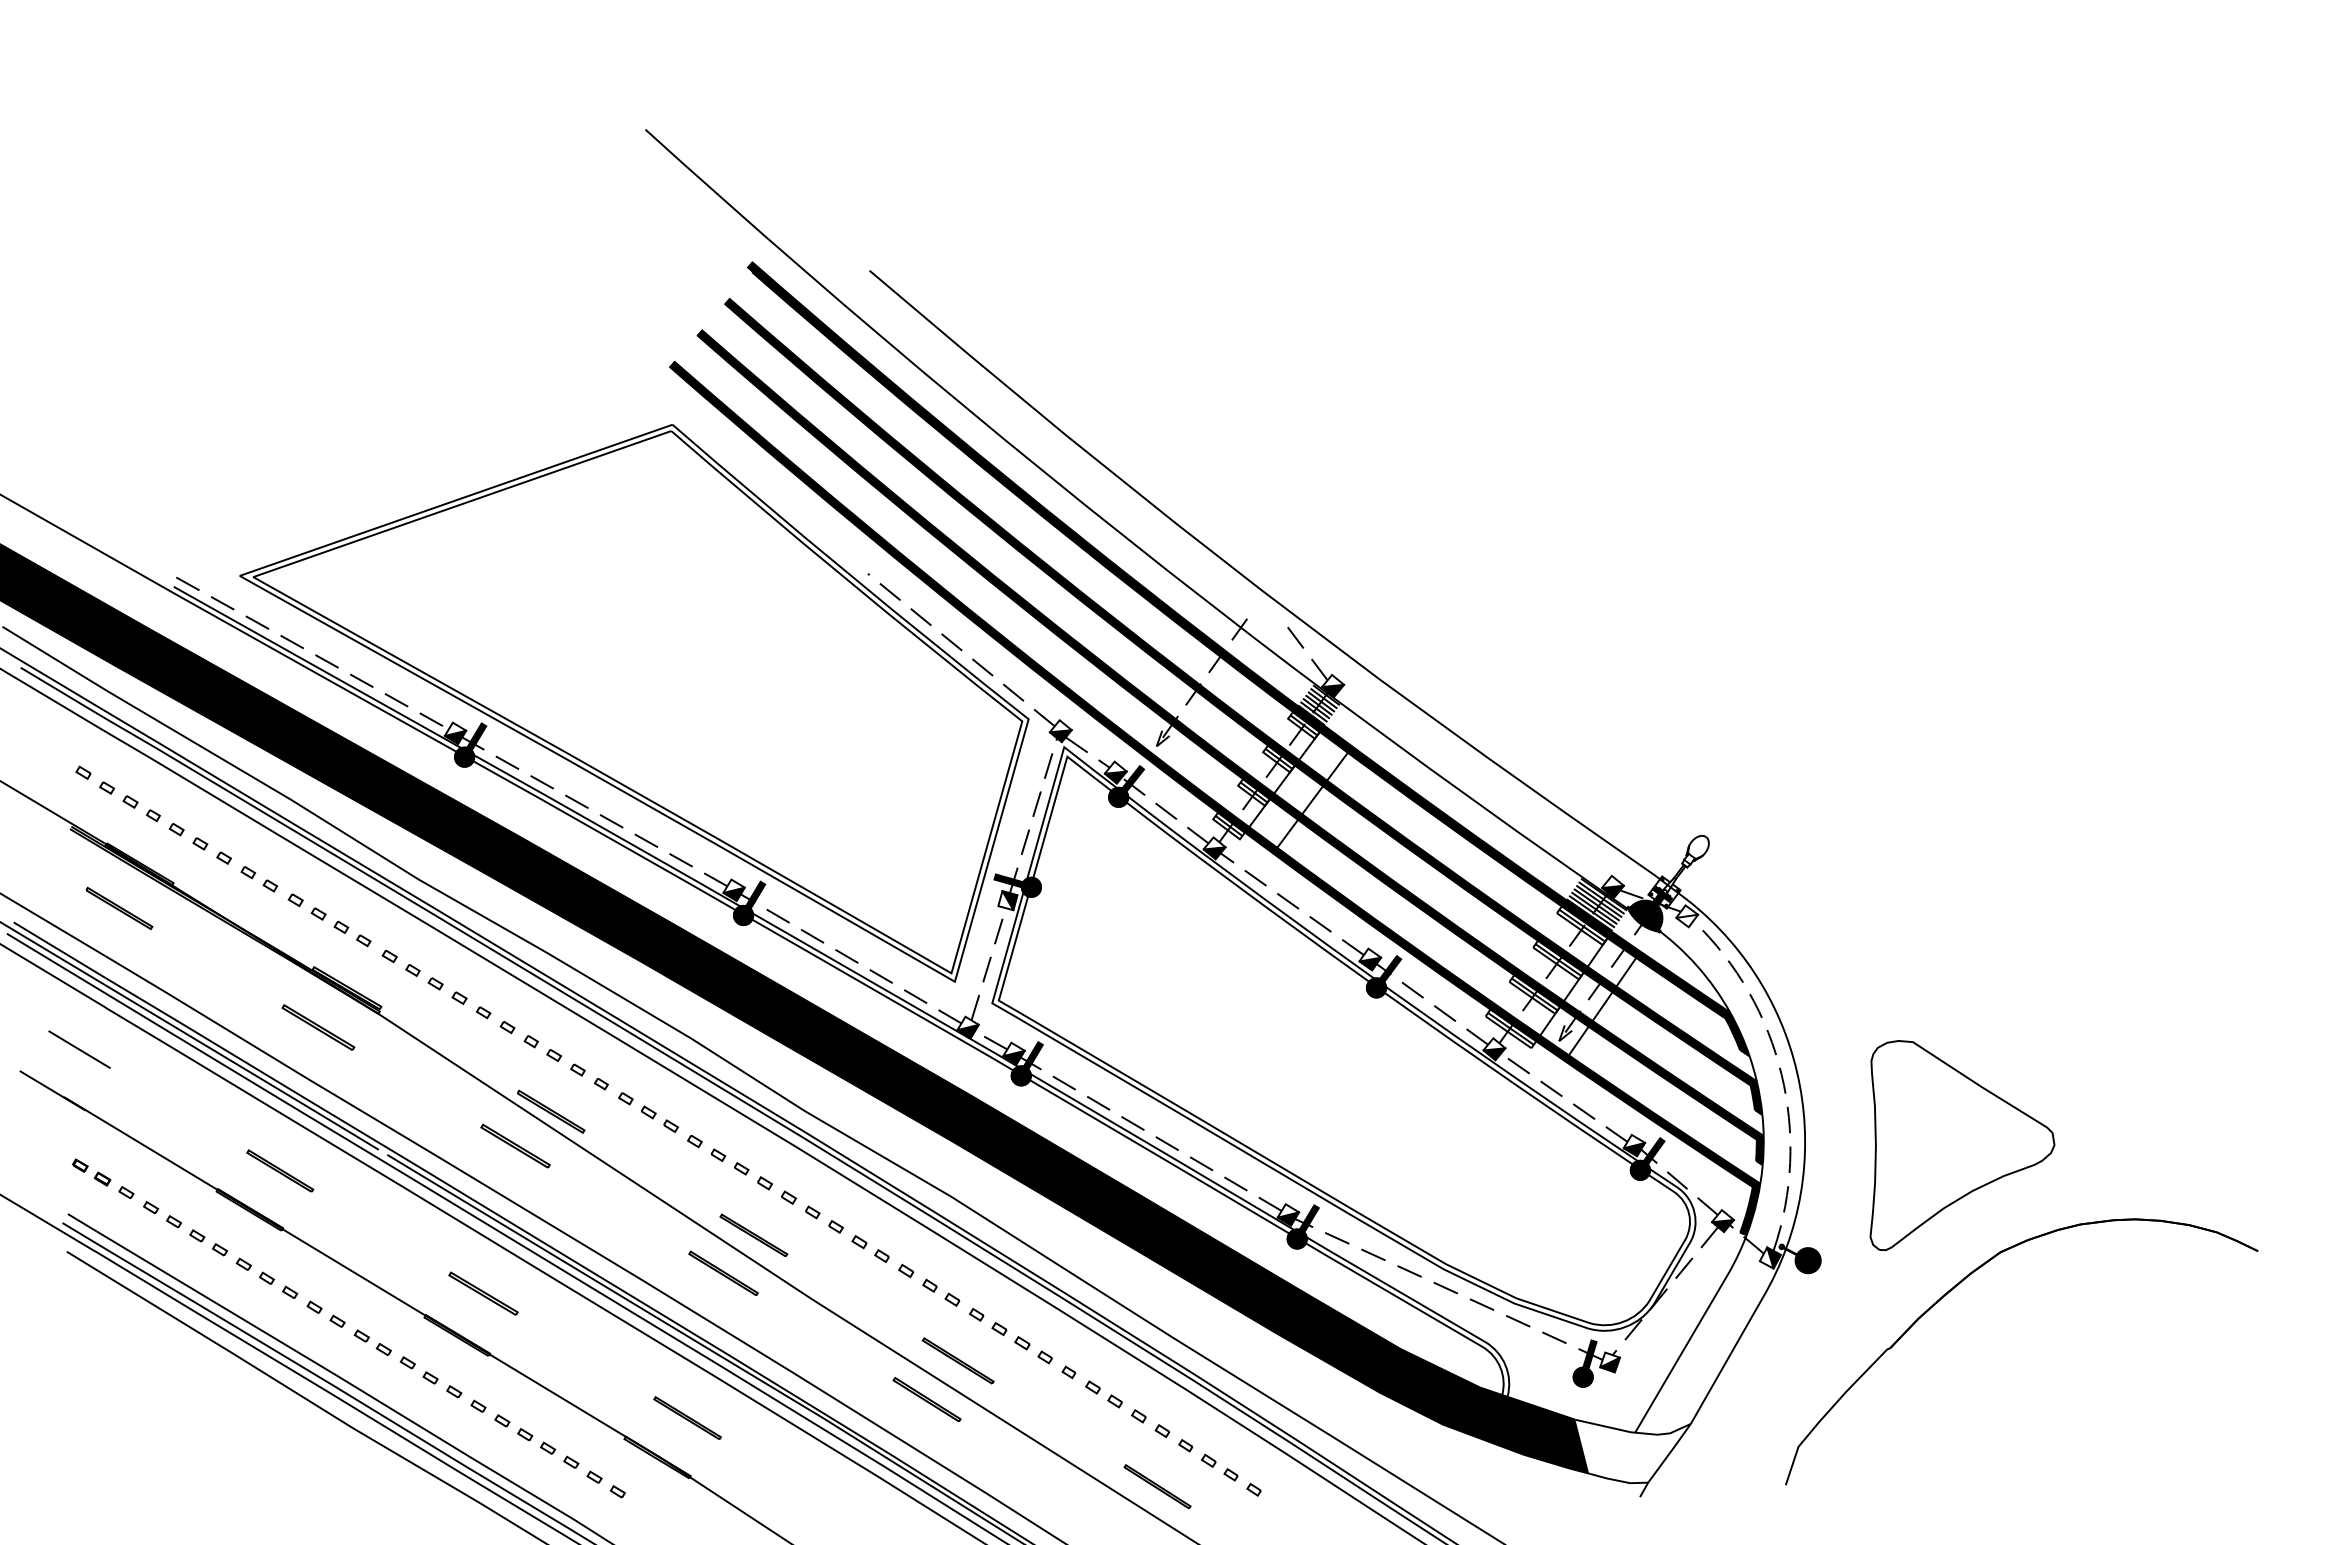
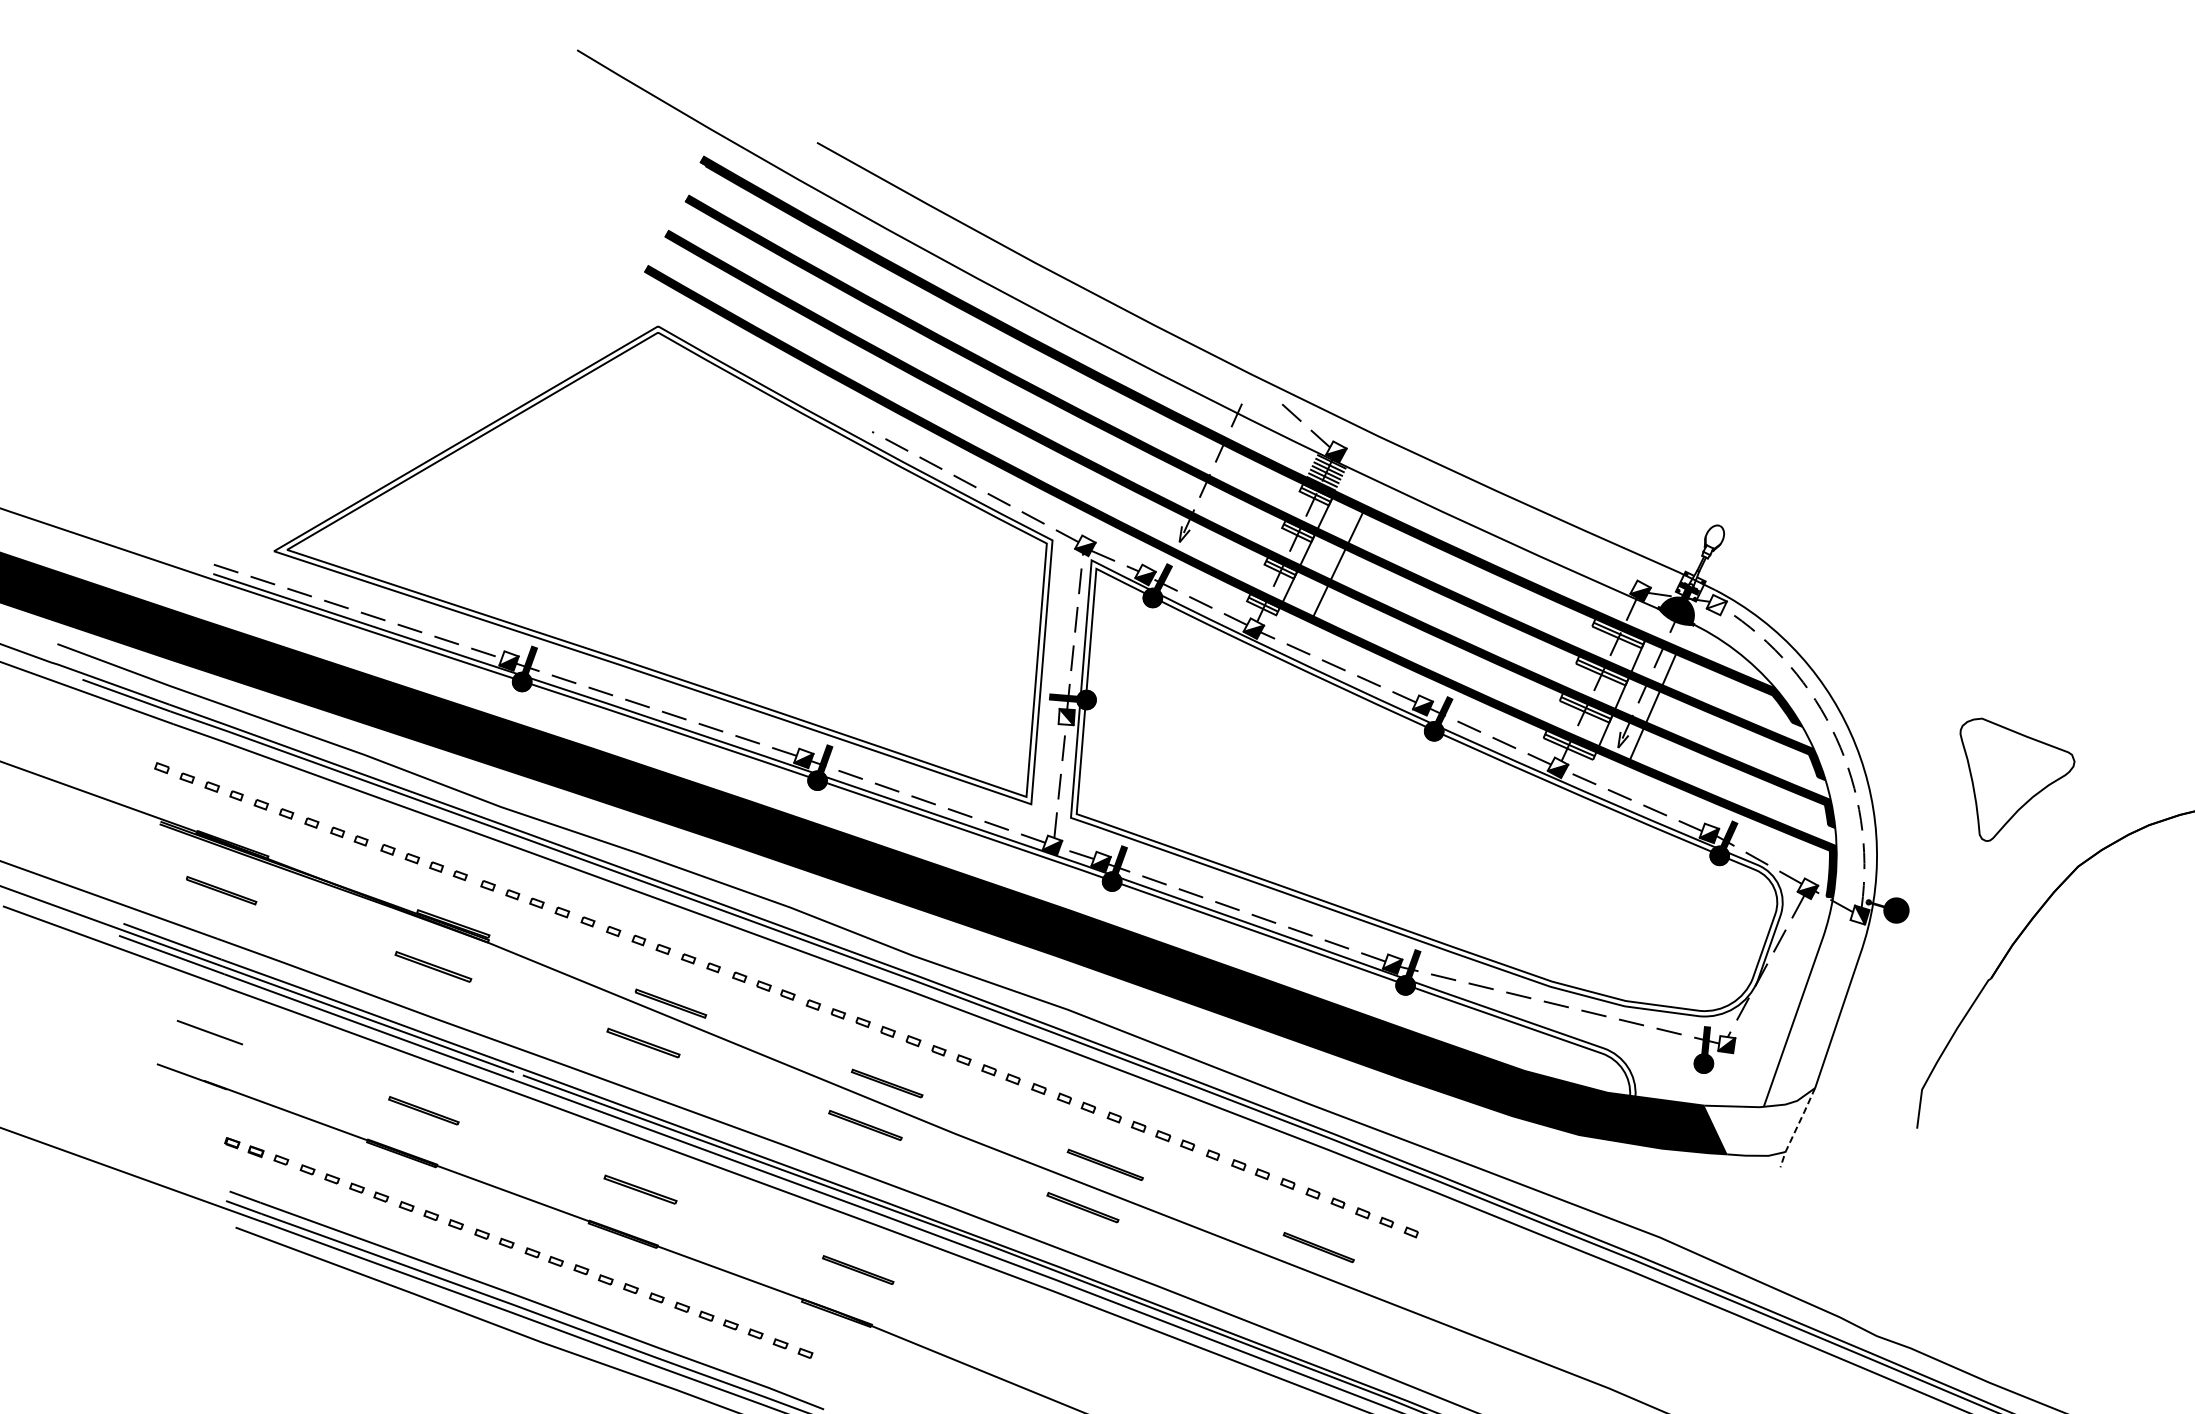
hatch: (1596, 904) -> (1628, 610), removed
part: (1962, 1145) -> (2021, 771), size x0.6
line: (1664, 1460) -> (1796, 1127), solid -> dashed

